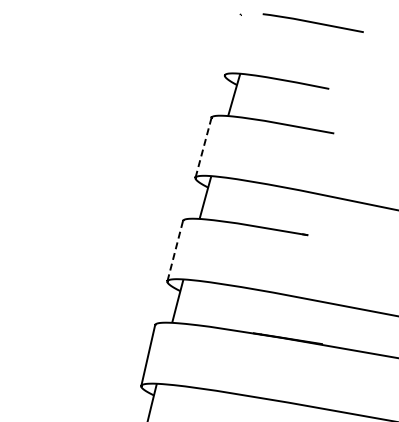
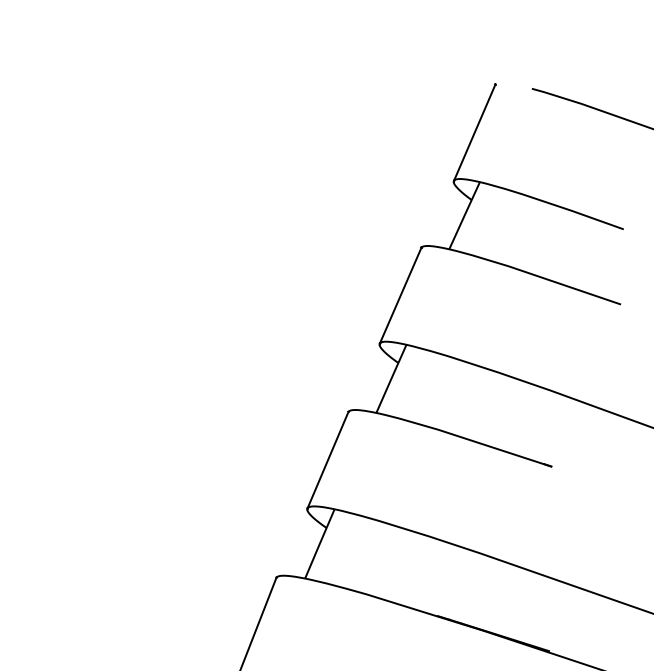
line: (232, 45) -> (473, 133), added
line: (203, 147) -> (400, 295), dashed -> solid
line: (175, 250) -> (328, 459), dashed -> solid

